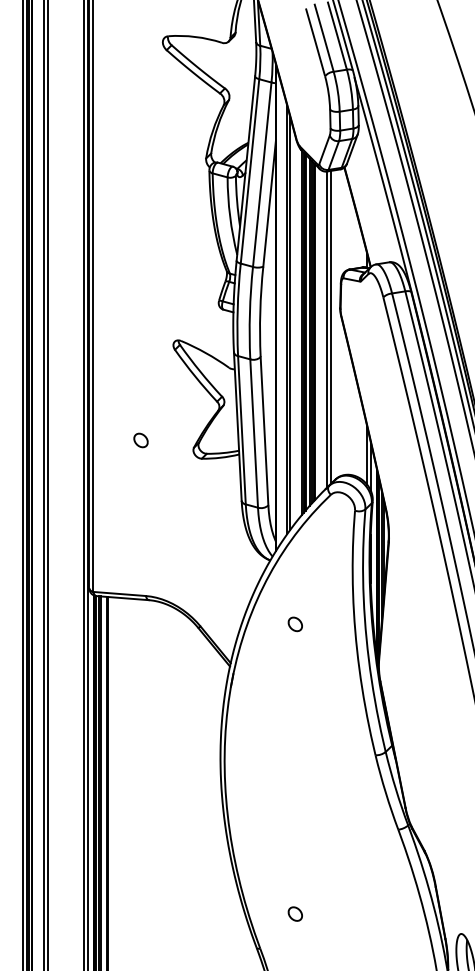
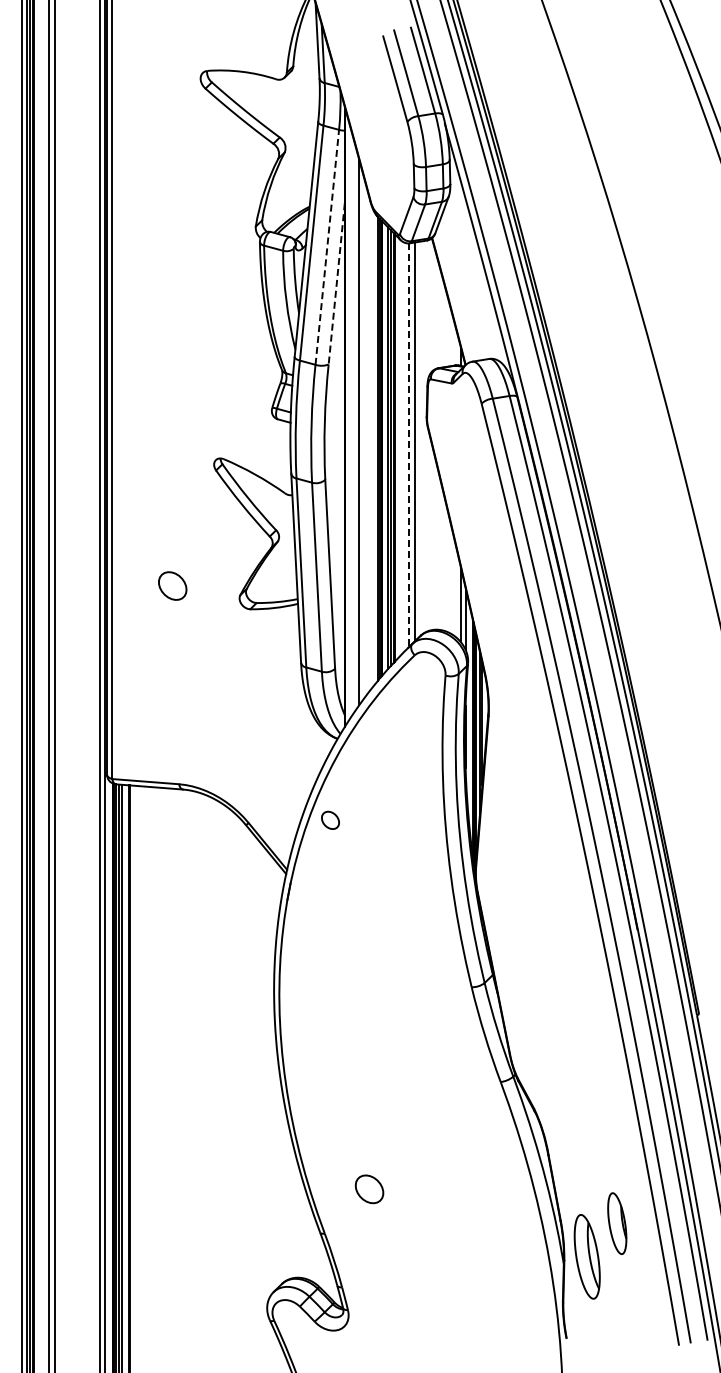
line: (262, 174) -> (327, 246), solid -> dashed
line: (269, 203) -> (336, 284), solid -> dashed
line: (290, 323) -> (363, 436), removed
line: (326, 330) -> (409, 445), solid -> dashed
part: (140, 440) -> (172, 585), size x1.6
part: (295, 623) -> (330, 819), moved
part: (295, 914) -> (369, 1189), size x1.6

